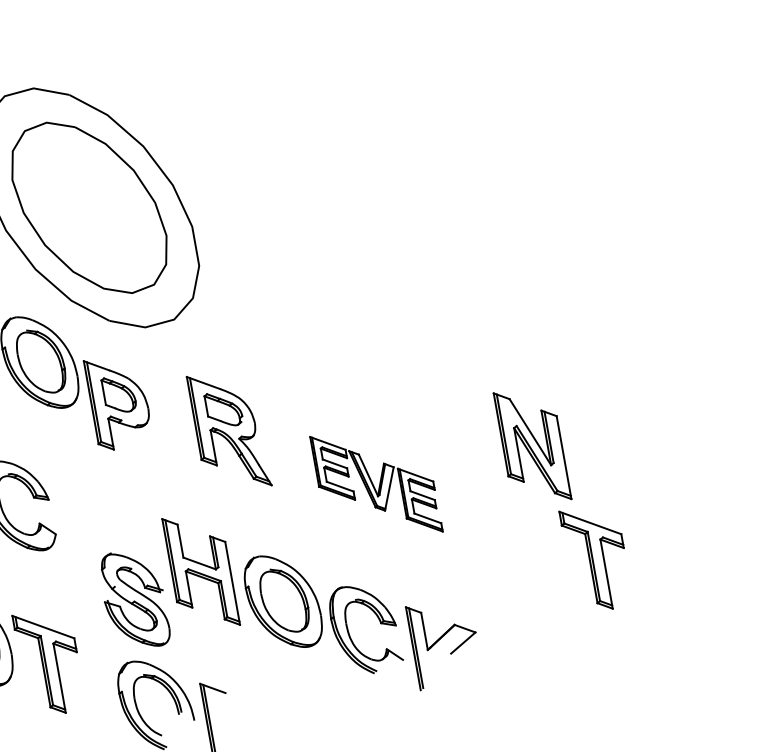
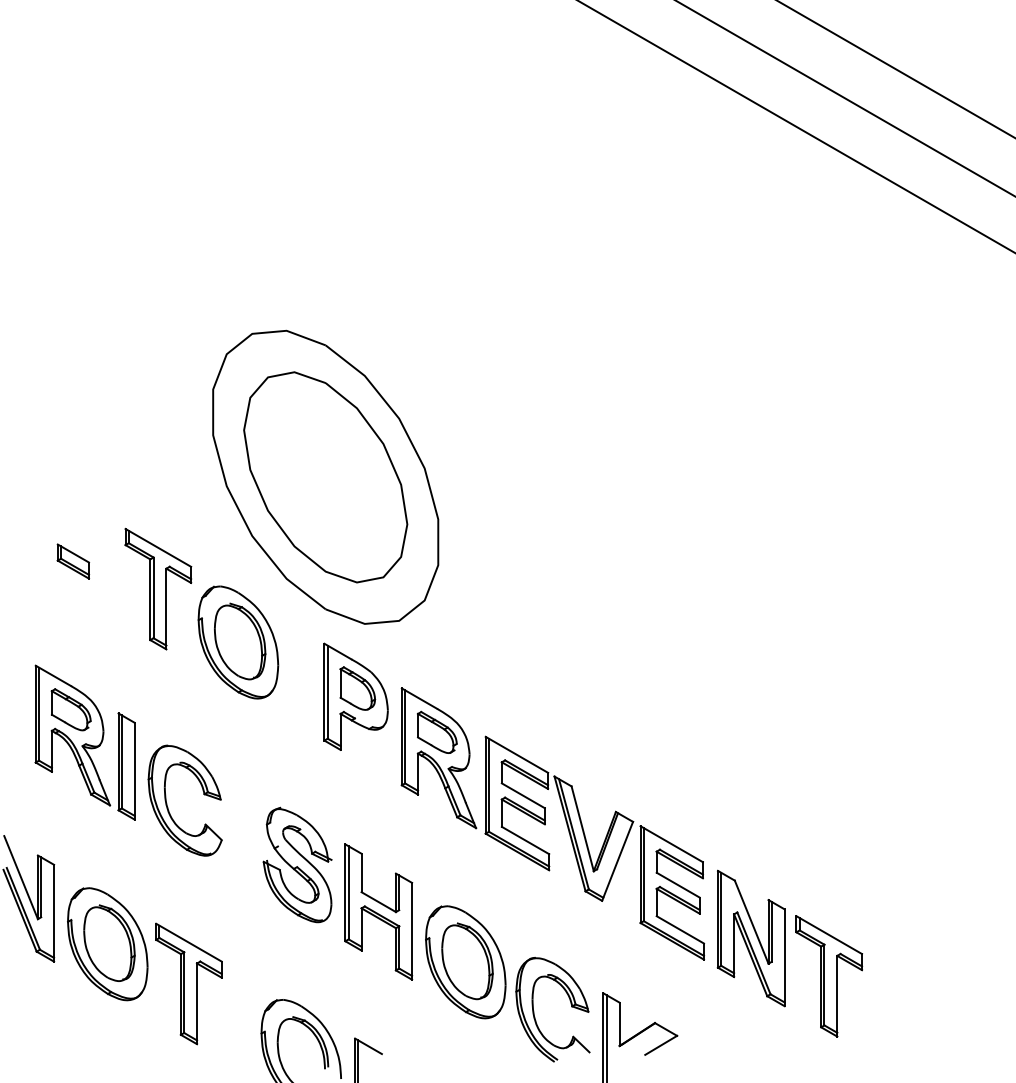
part: (118, 401) -> (355, 696), moved
part: (531, 446) -> (750, 938), moved
part: (376, 483) -> (594, 847), size x1.67
part: (134, 599) -> (297, 864), moved

